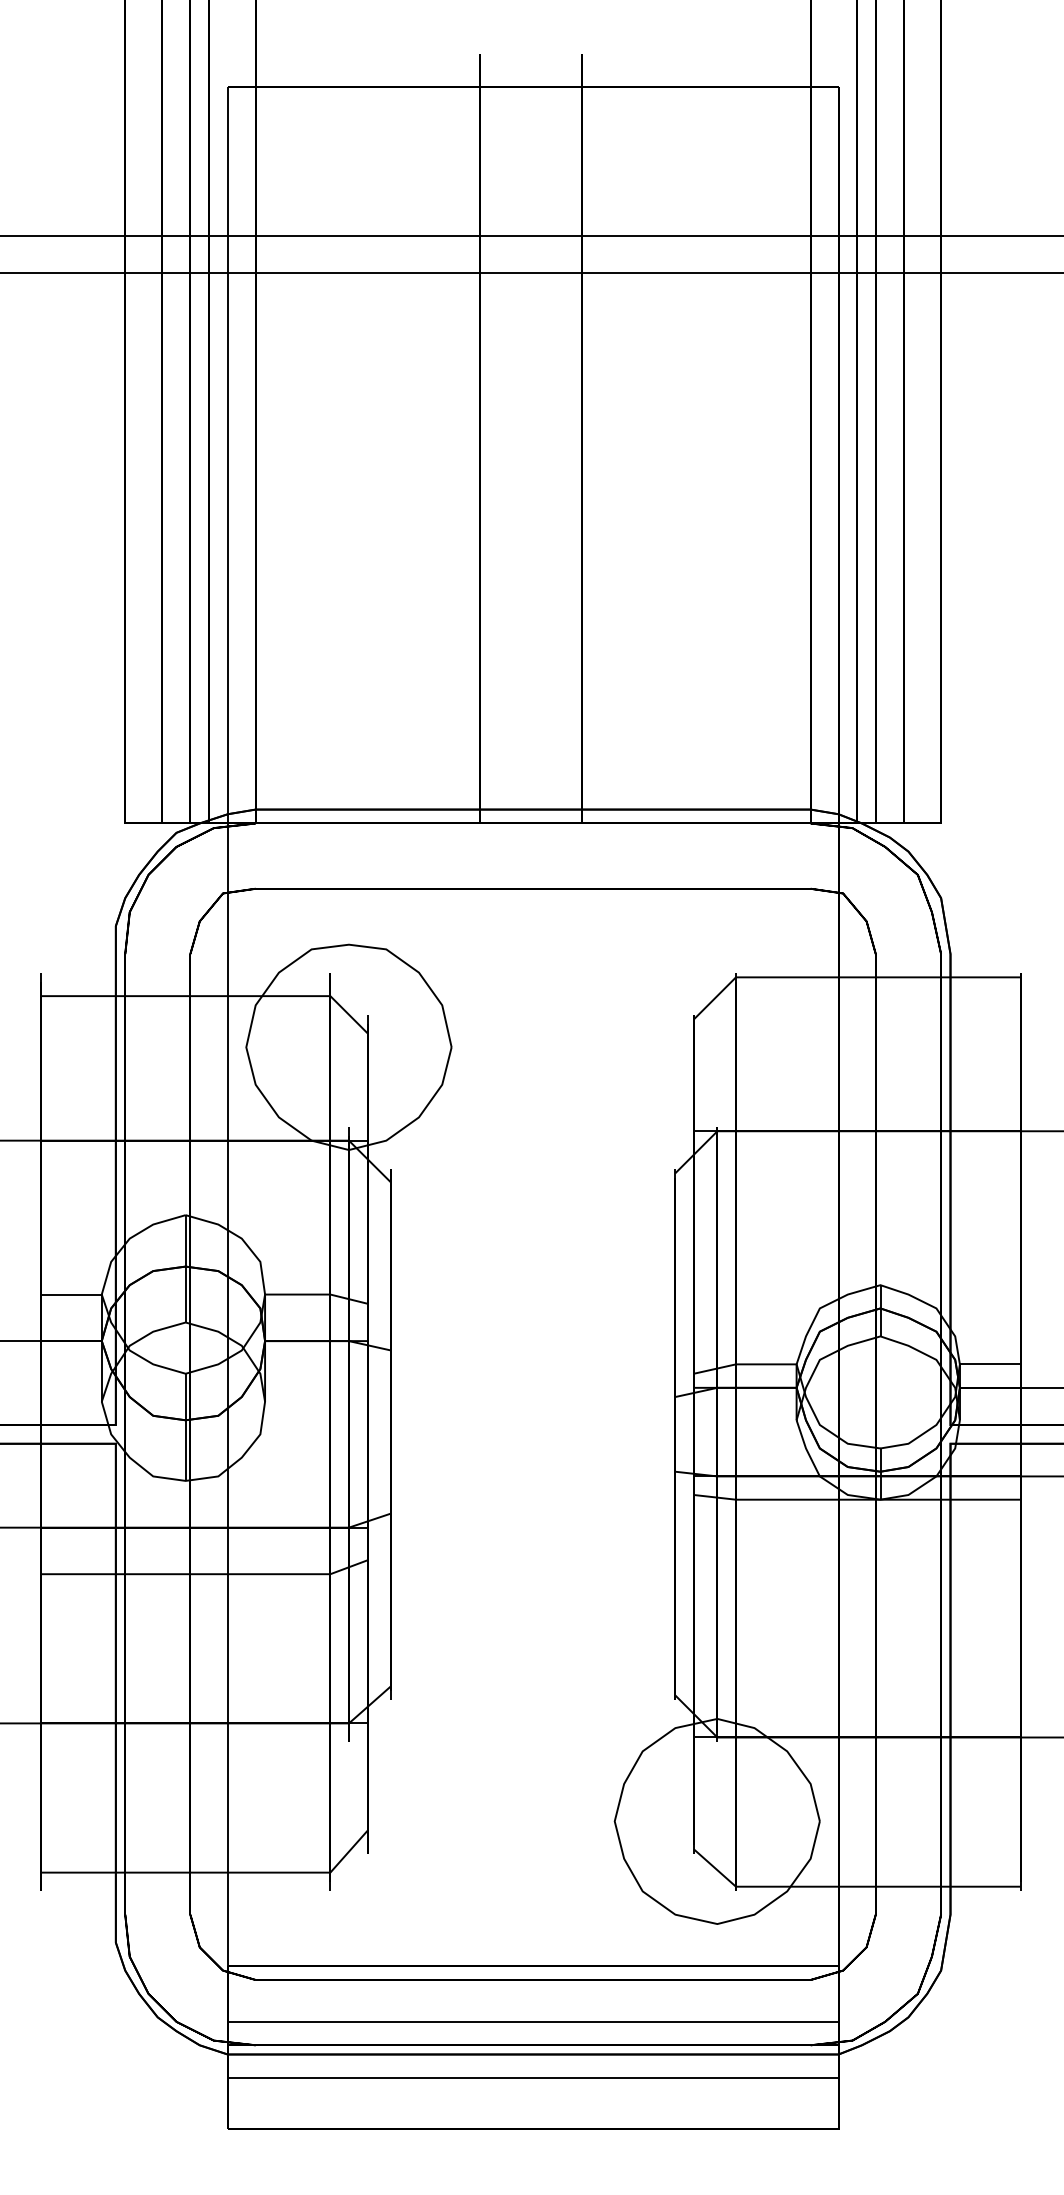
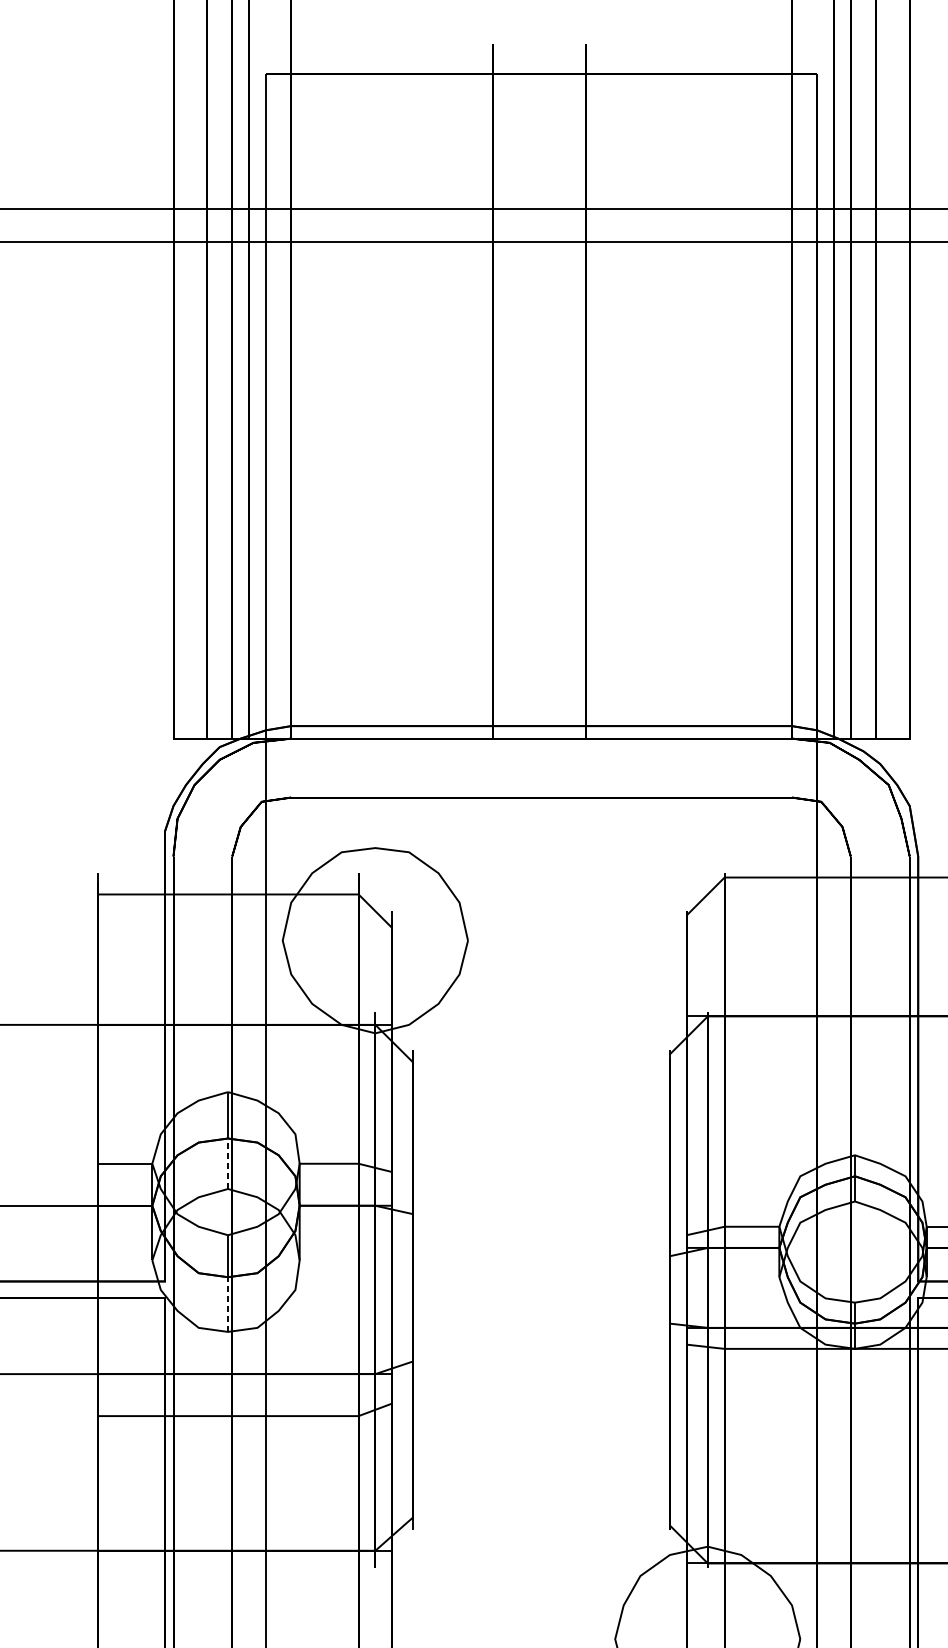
line: (185, 1294) -> (227, 1163), solid -> dashed
line: (185, 1450) -> (227, 1304), solid -> dashed

